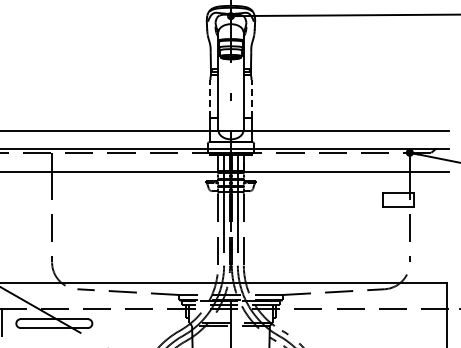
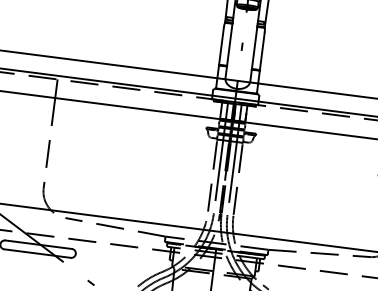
line: (210, 98) -> (221, 45), dashed -> solid
line: (251, 98) -> (262, 50), dashed -> solid

